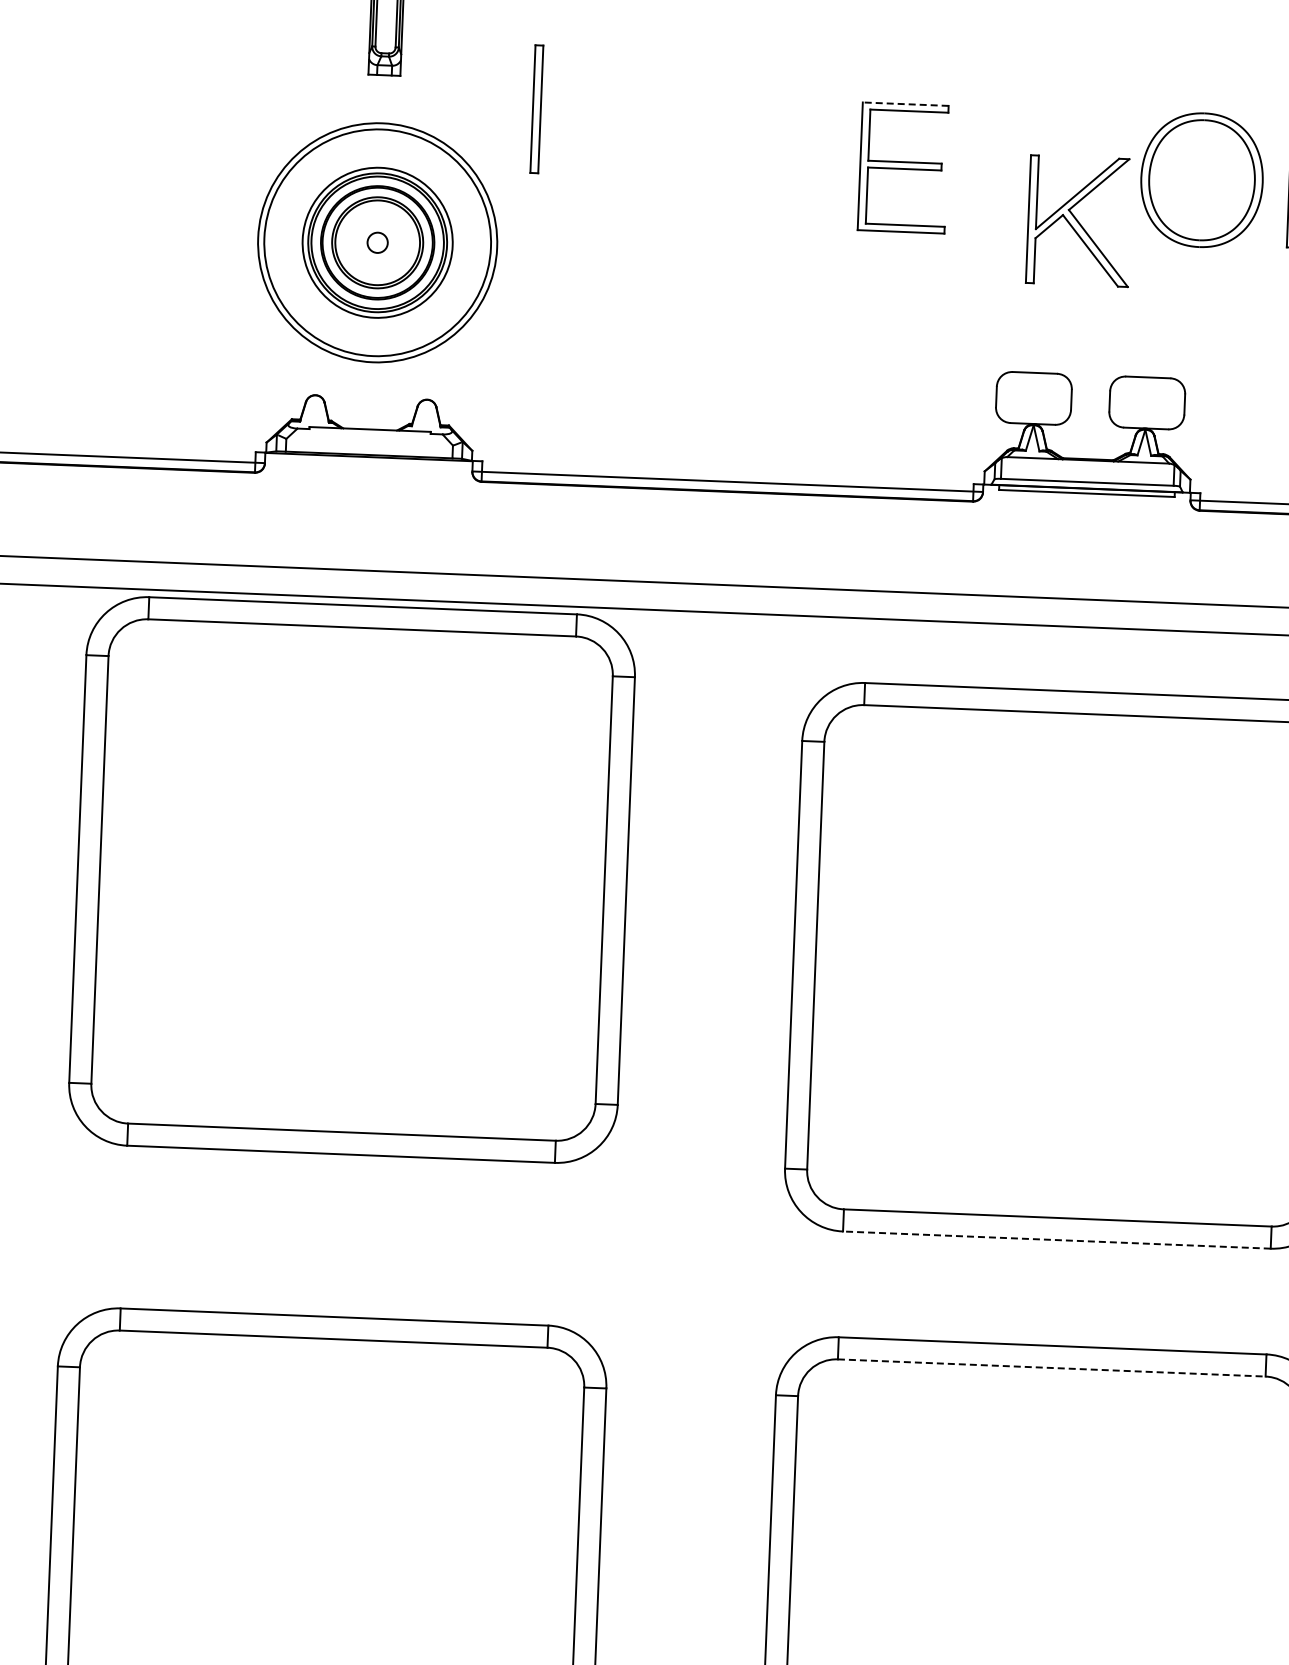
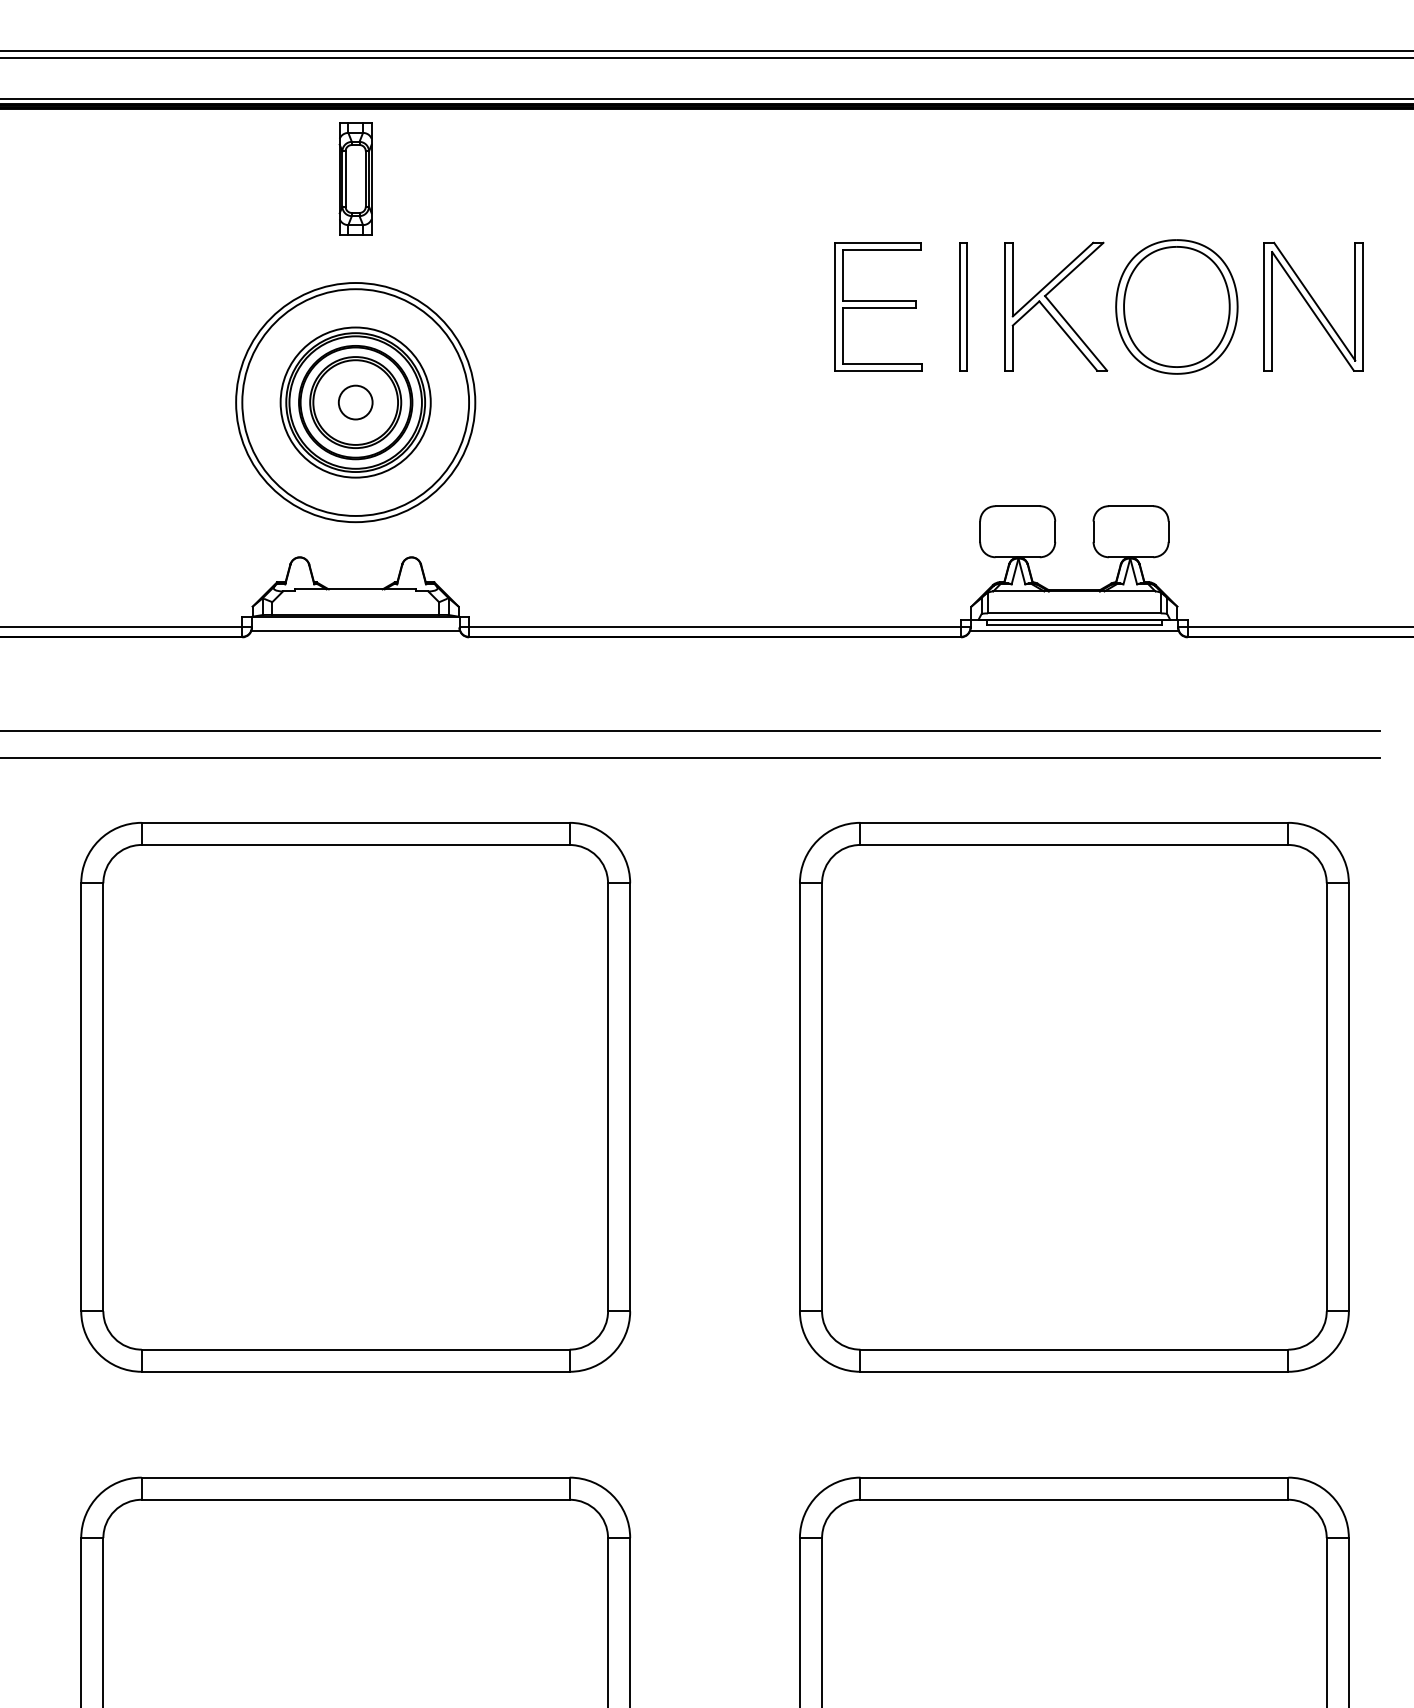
line: (905, 103) -> (877, 242), dashed -> solid
part: (536, 109) -> (963, 306), moved
part: (1079, 220) -> (1056, 306), moved
circle: (377, 242) -> (355, 402), size x1.67
line: (368, 471) -> (355, 631), added
line: (1085, 500) -> (1073, 631), added
part: (351, 880) -> (355, 1097), moved
line: (1056, 1239) -> (1073, 1371), dashed -> solid
line: (1051, 1367) -> (1074, 1499), dashed -> solid

